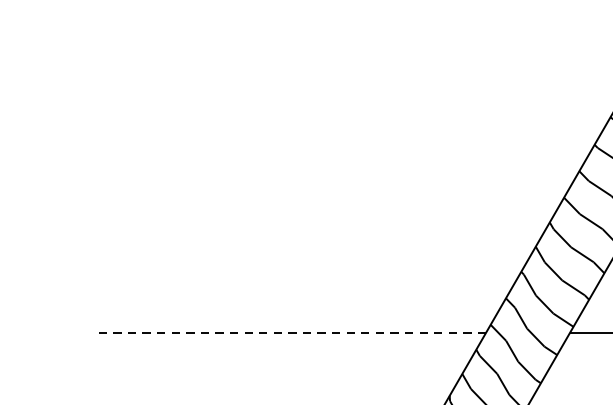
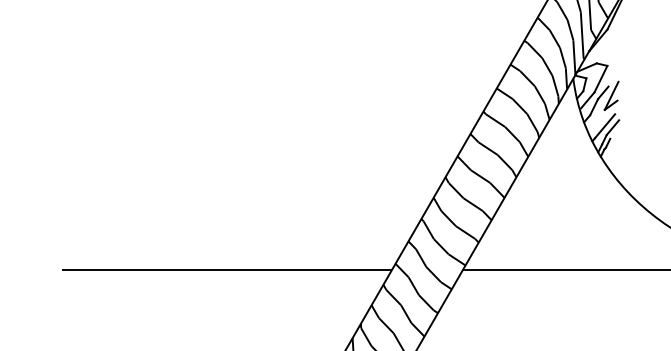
line: (291, 332) -> (227, 270), dashed -> solid

